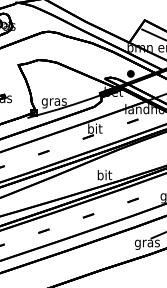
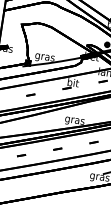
text: (104, 176) -> (74, 120), bit -> gras

